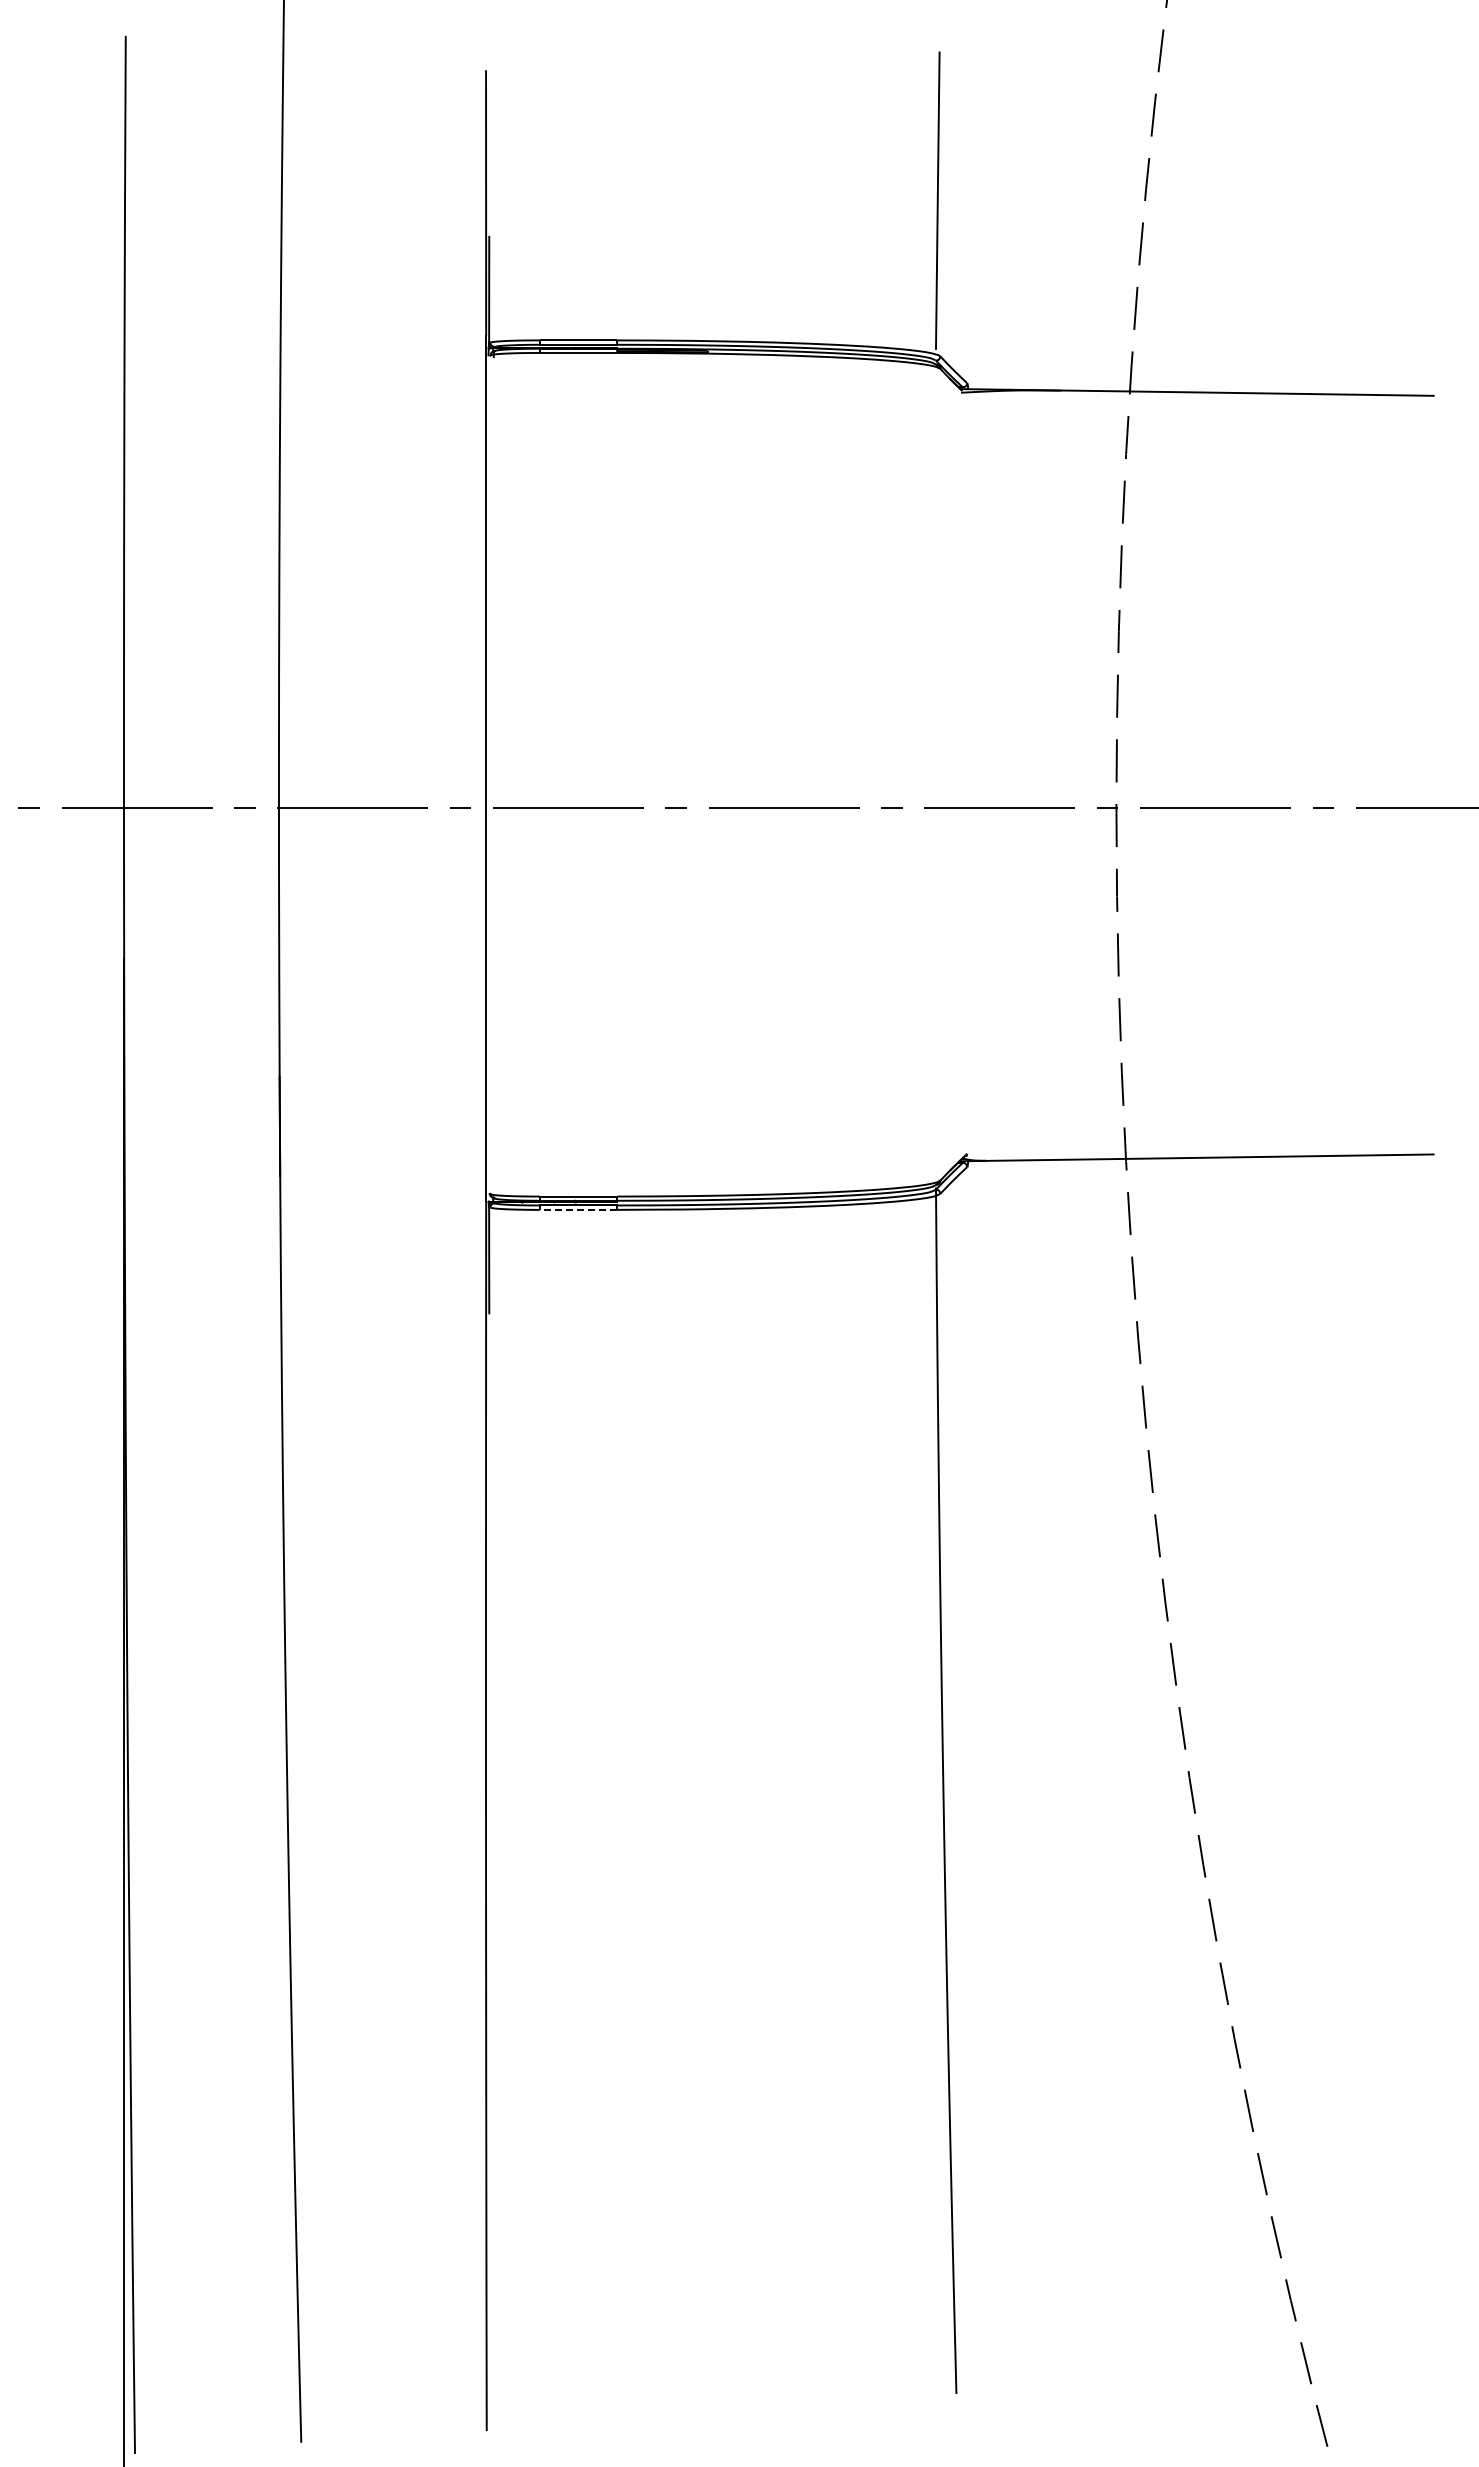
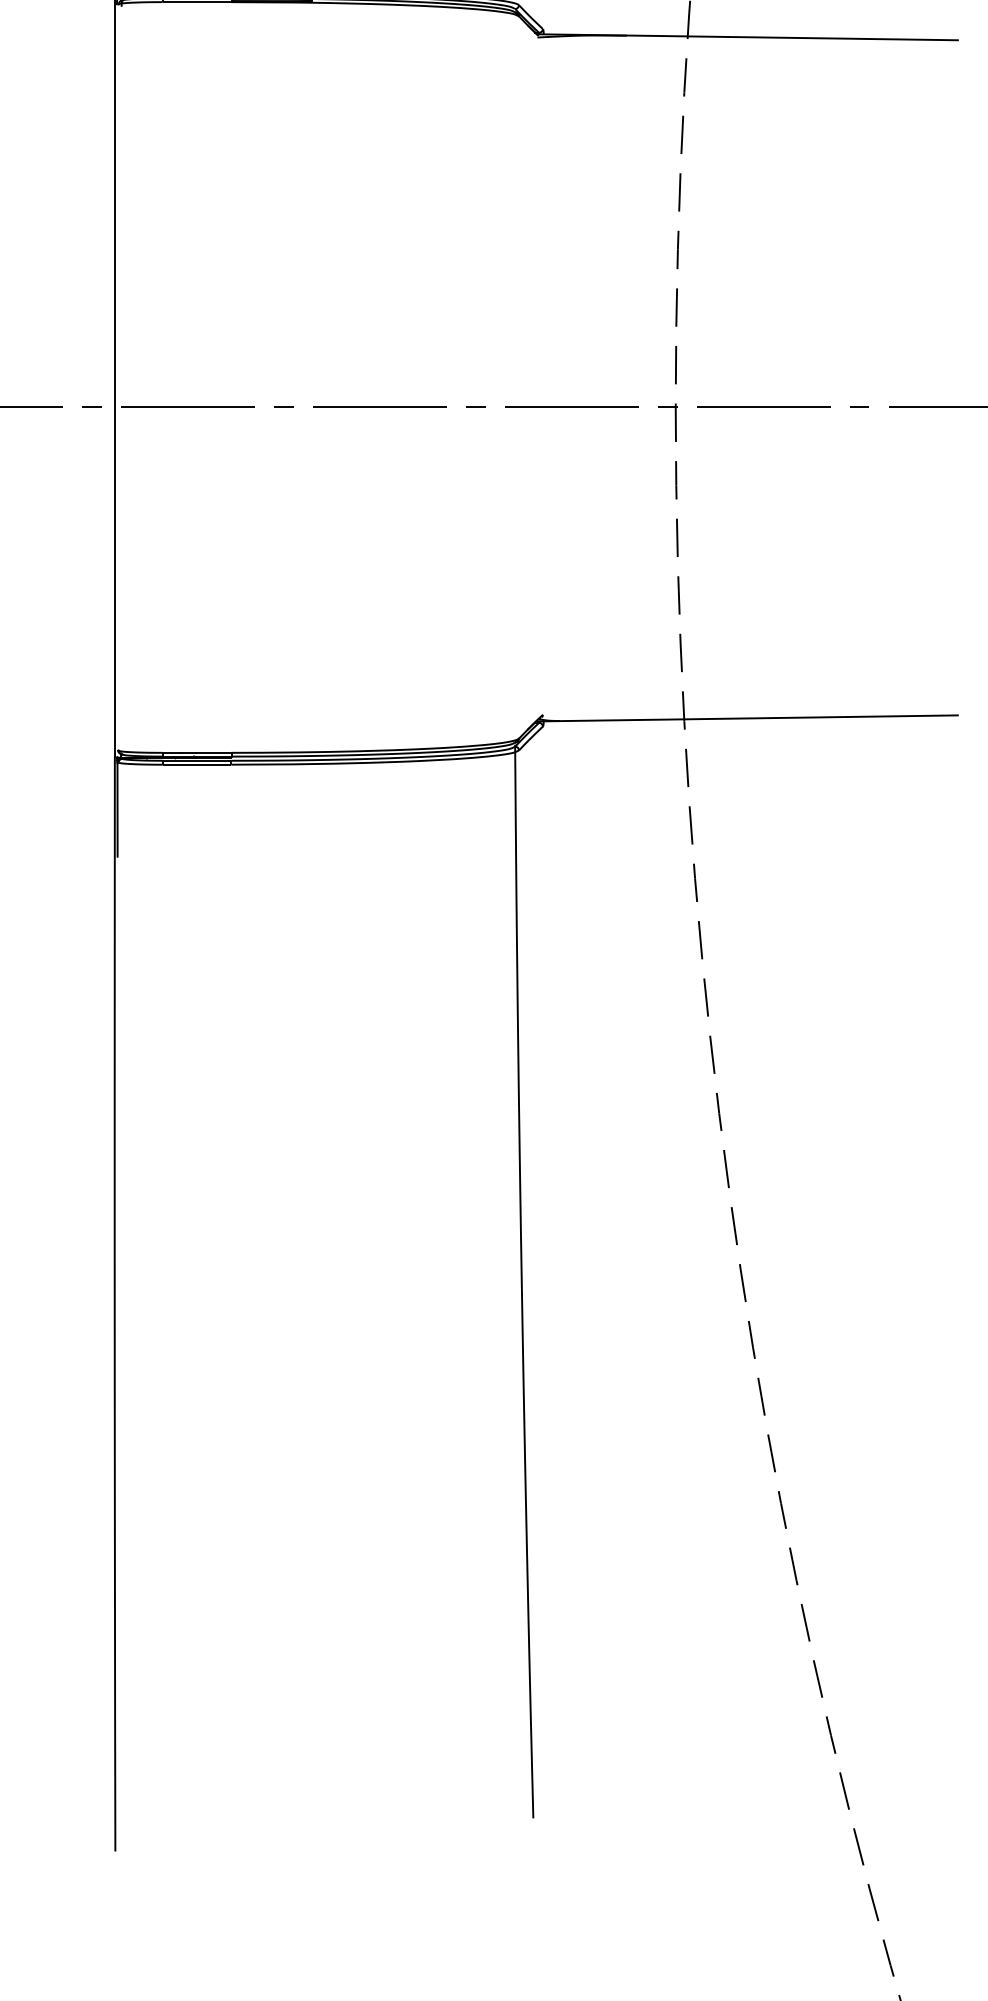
line: (577, 1209) -> (196, 764), dashed -> solid

